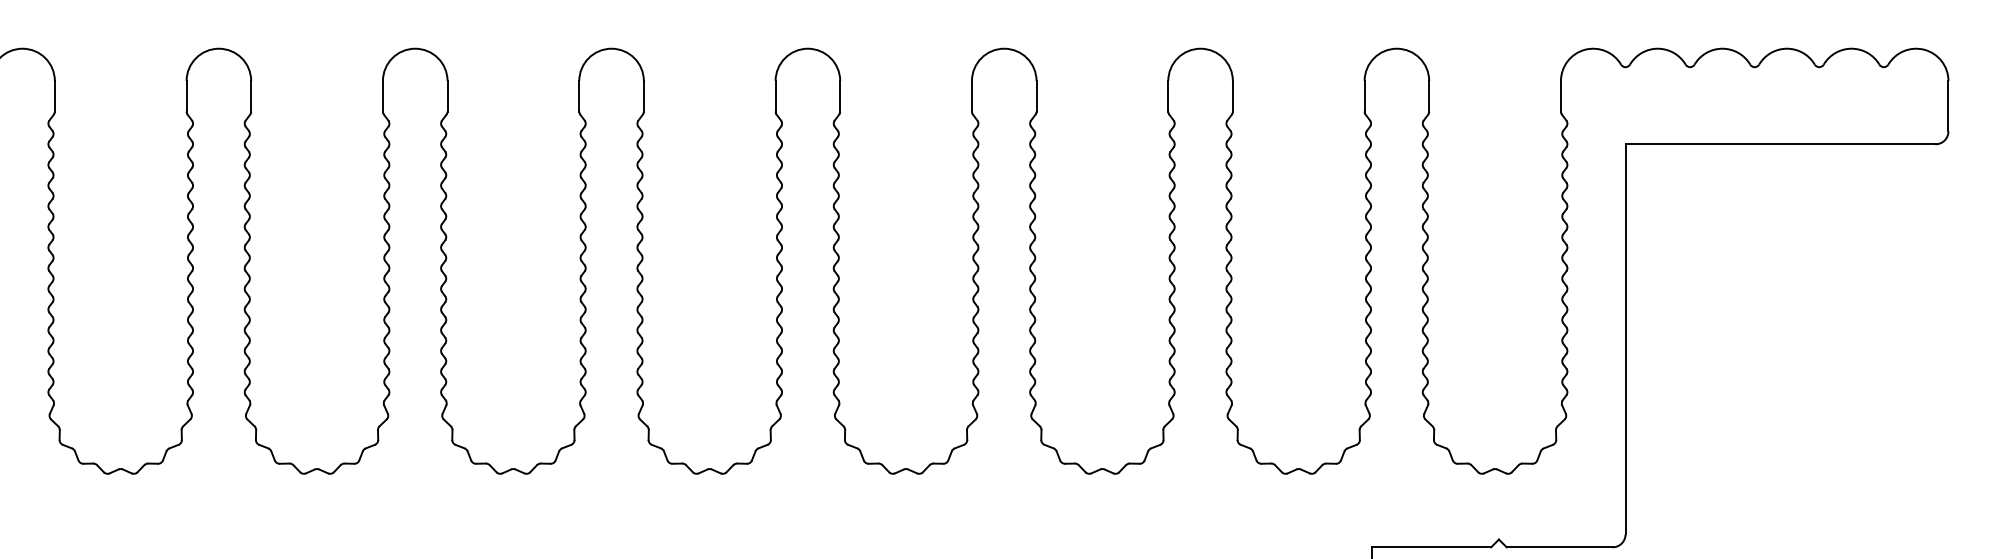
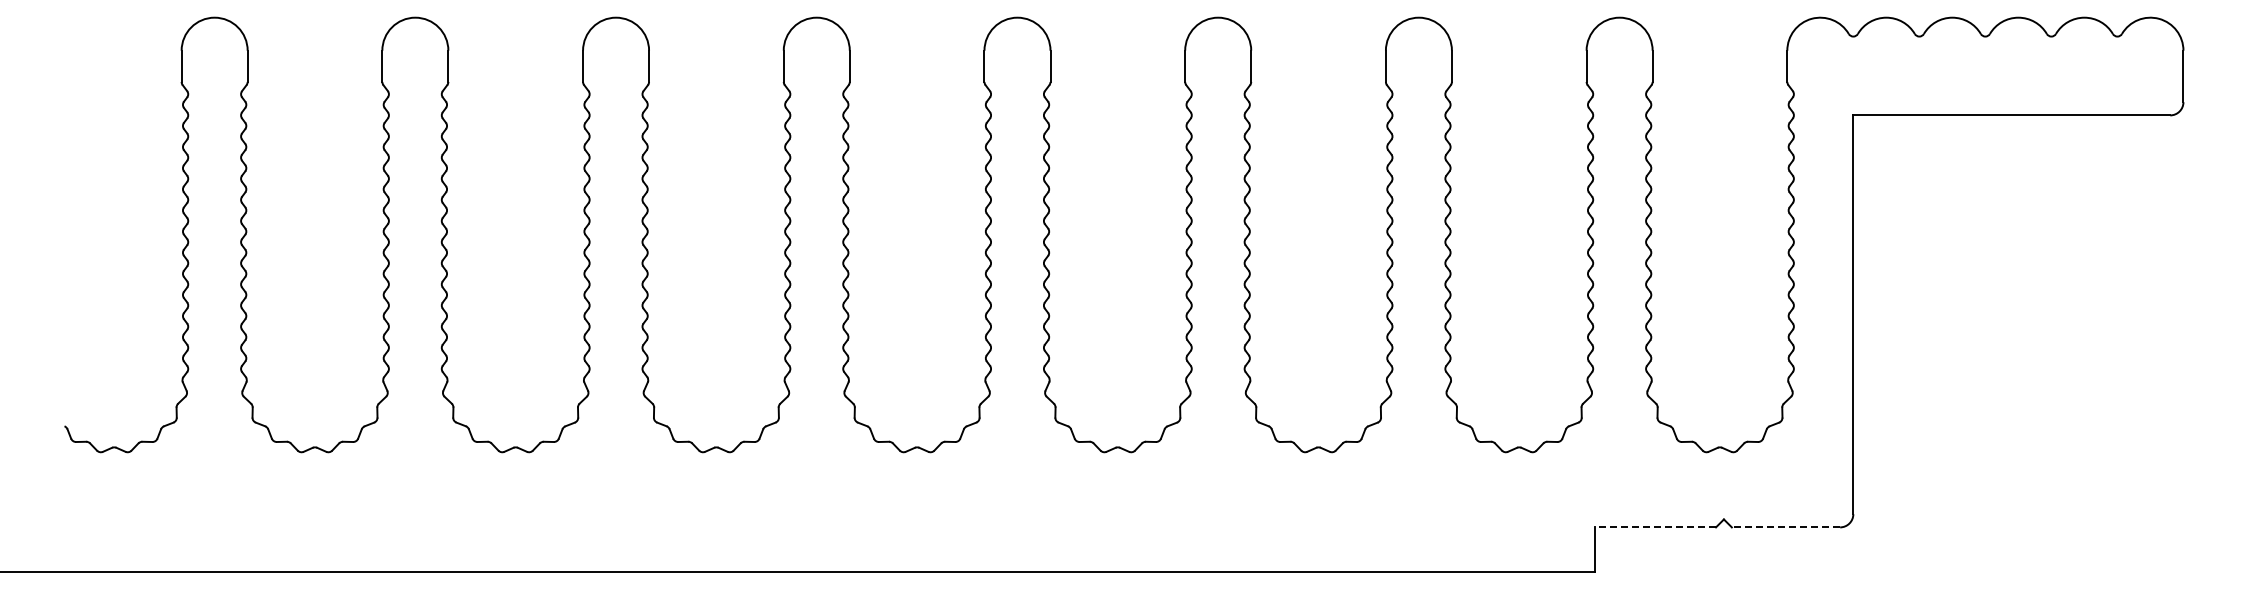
line: (1432, 547) -> (1655, 527), solid -> dashed
line: (1559, 547) -> (1785, 527), solid -> dashed

